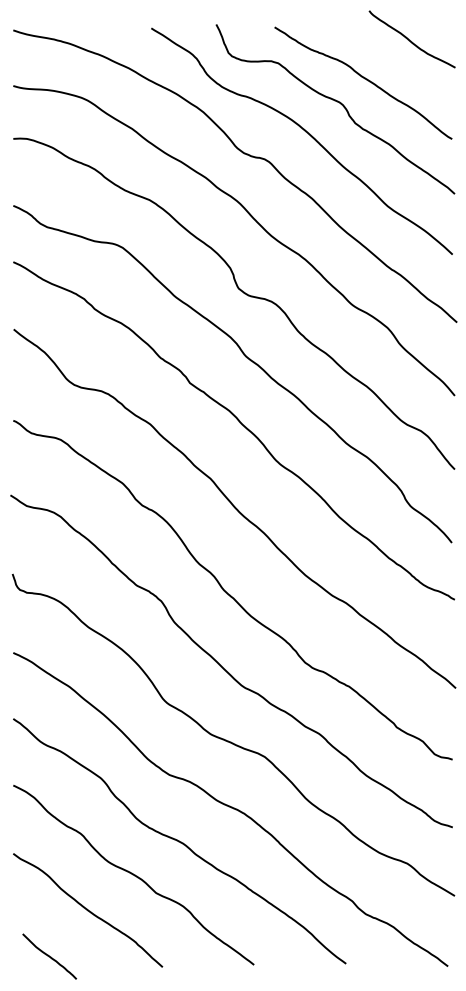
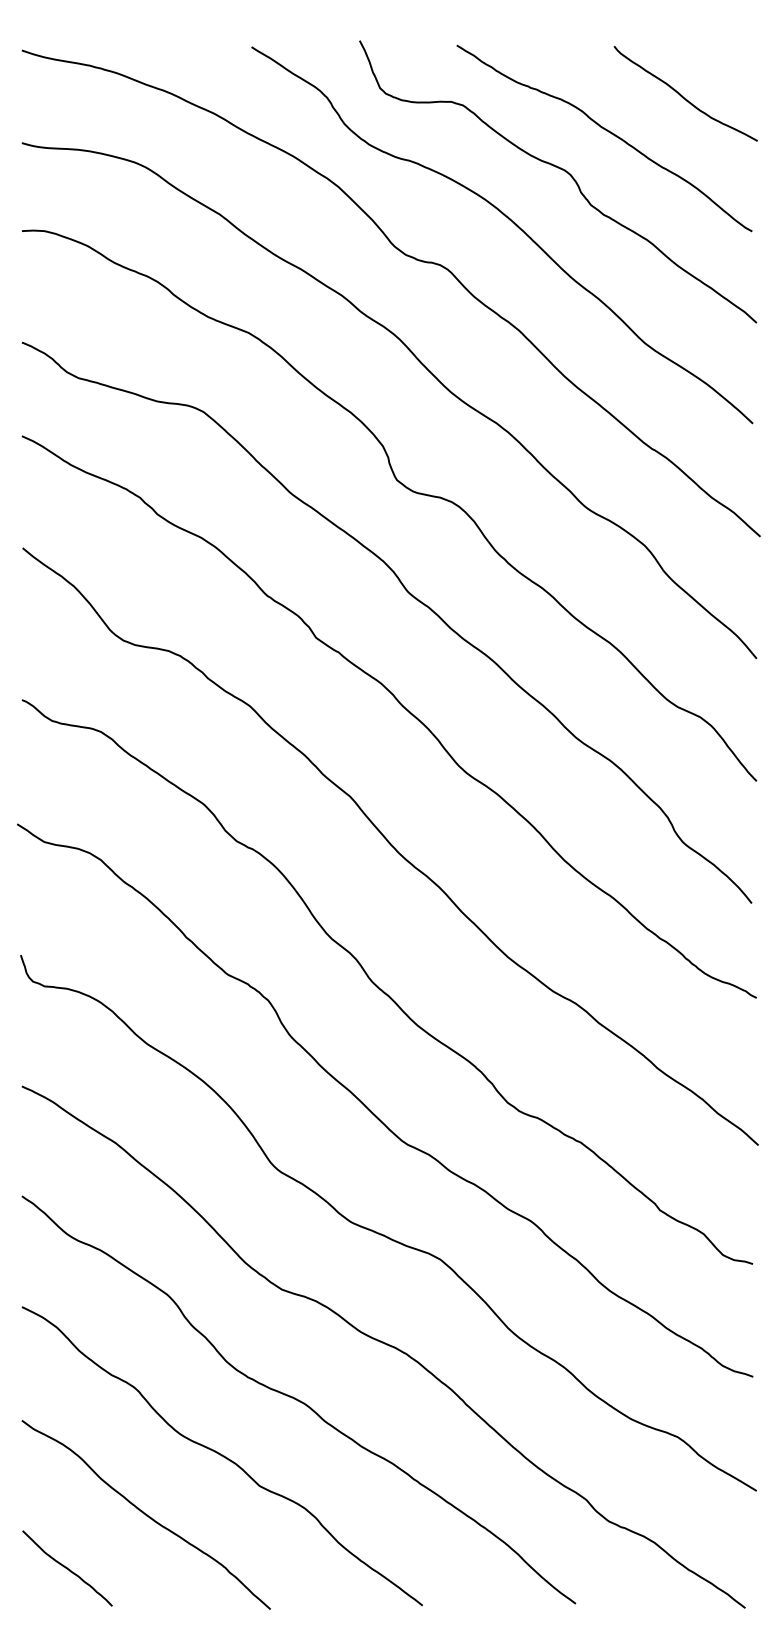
curve: (411, 40) -> (684, 95), moved
curve: (49, 956) -> (67, 1568), moved

